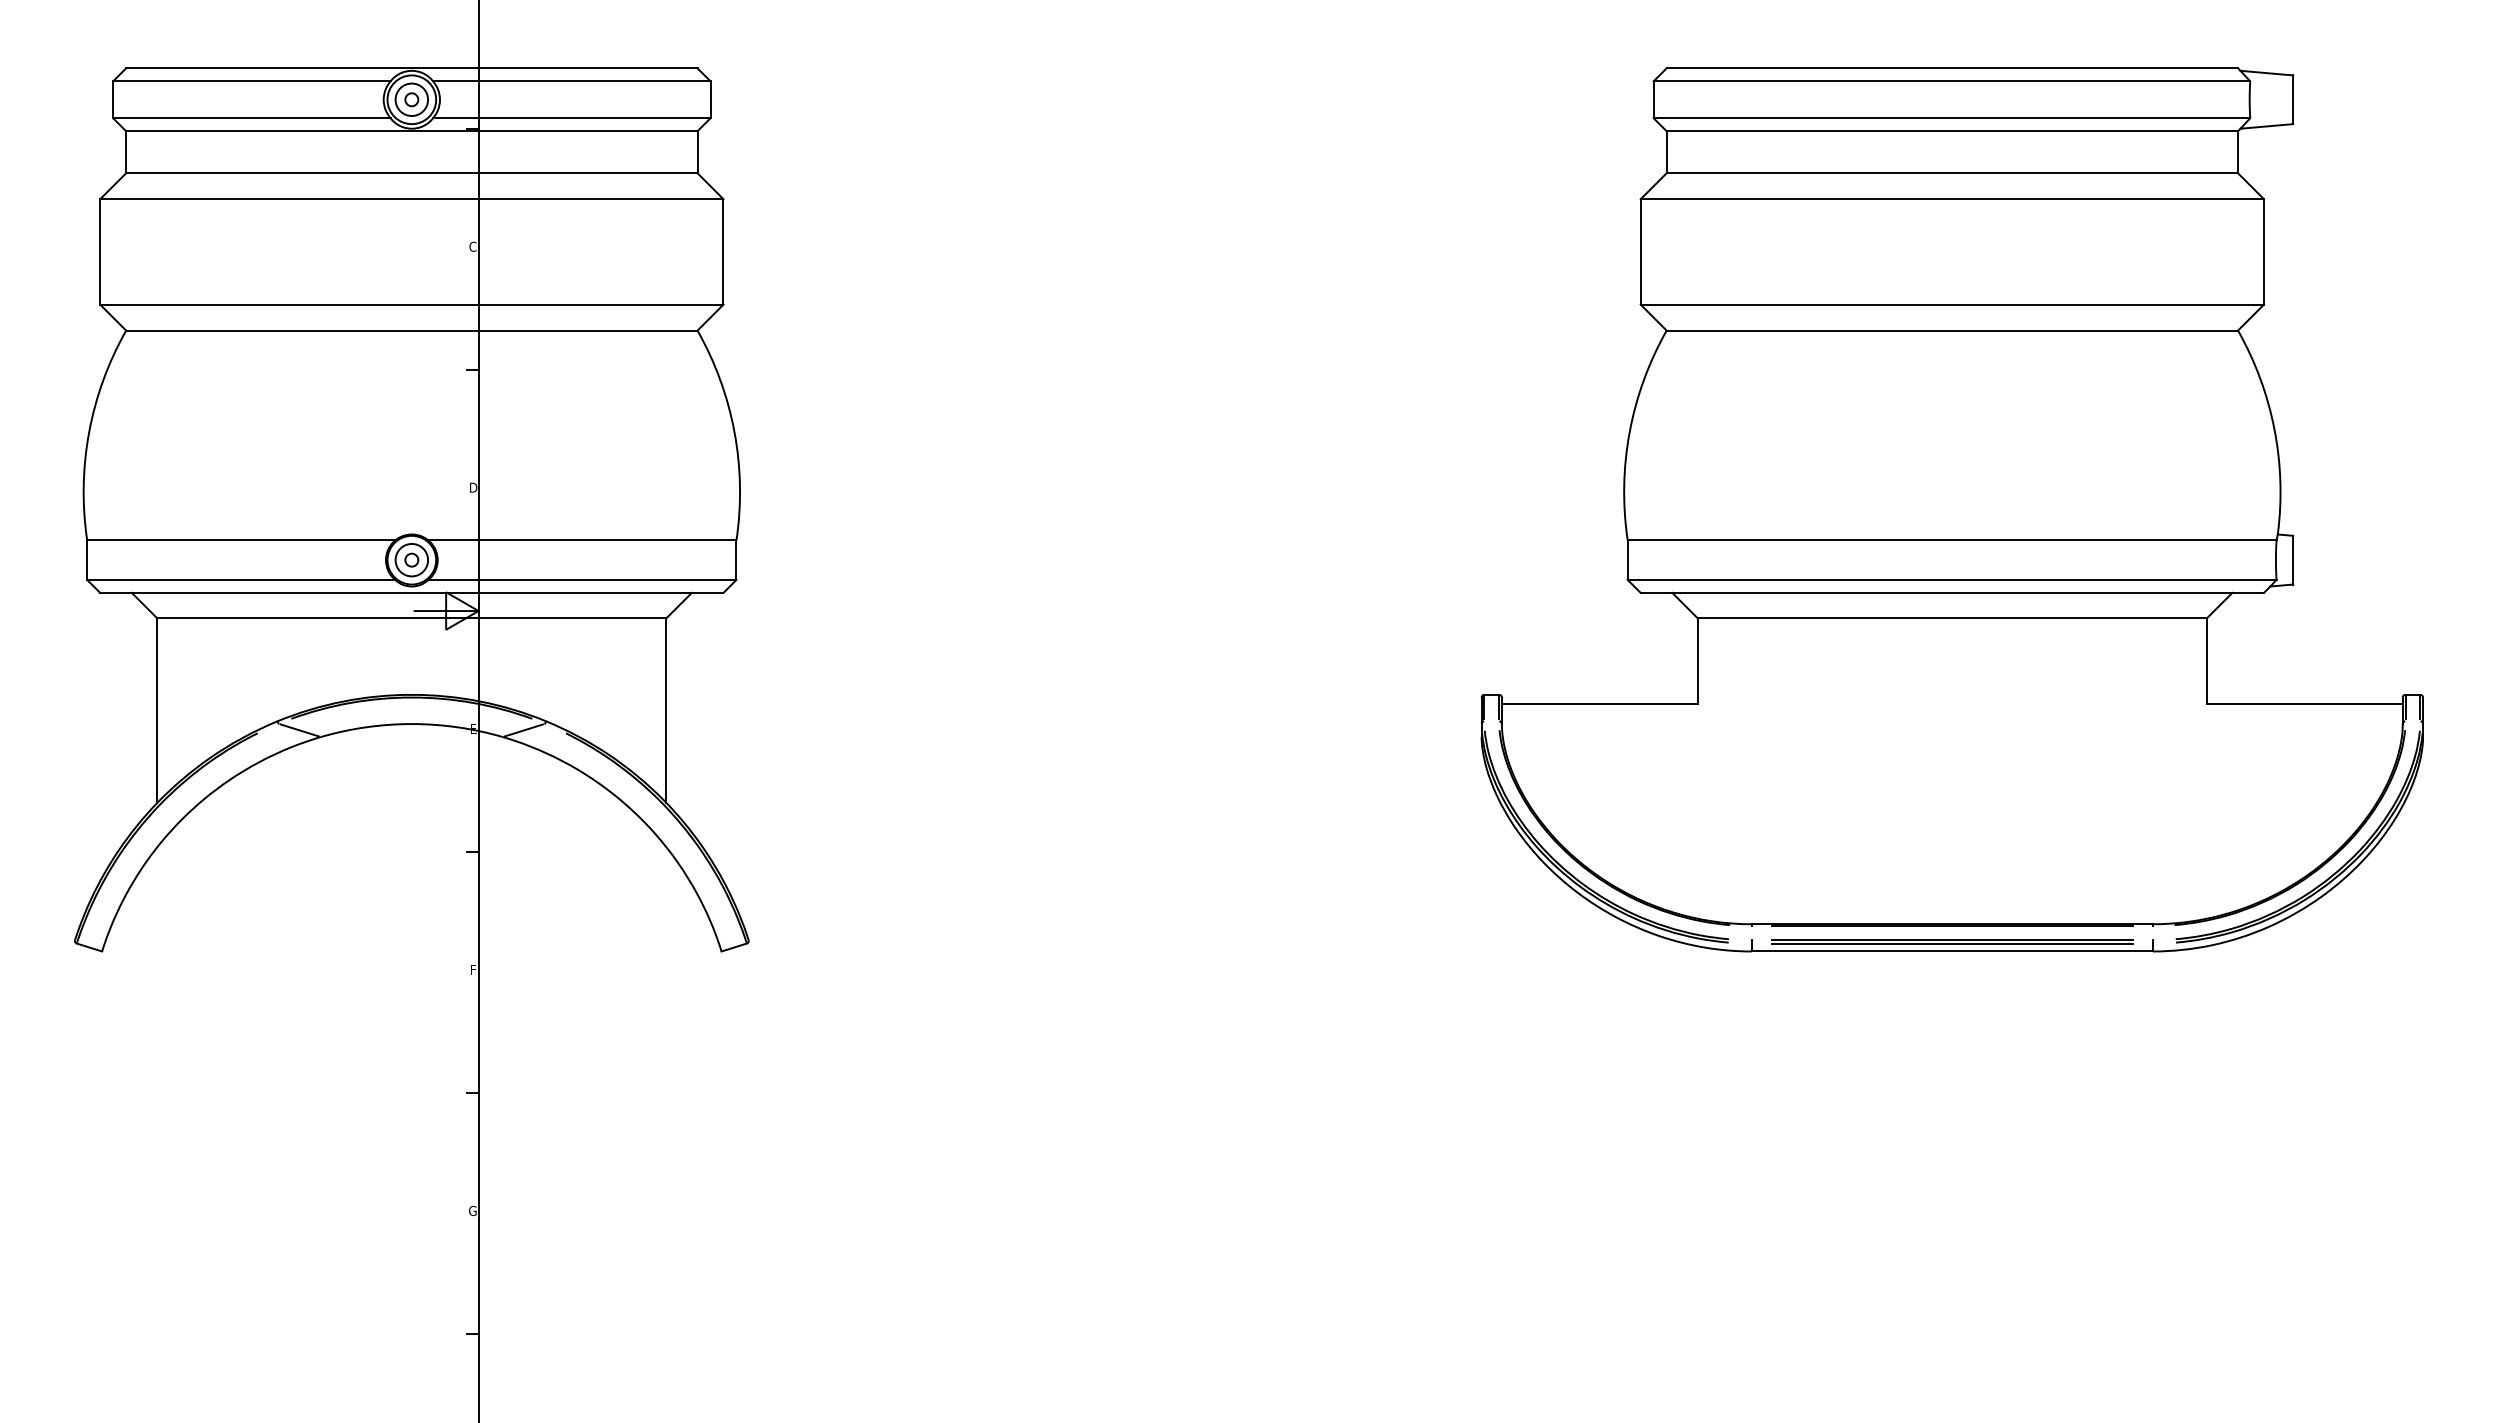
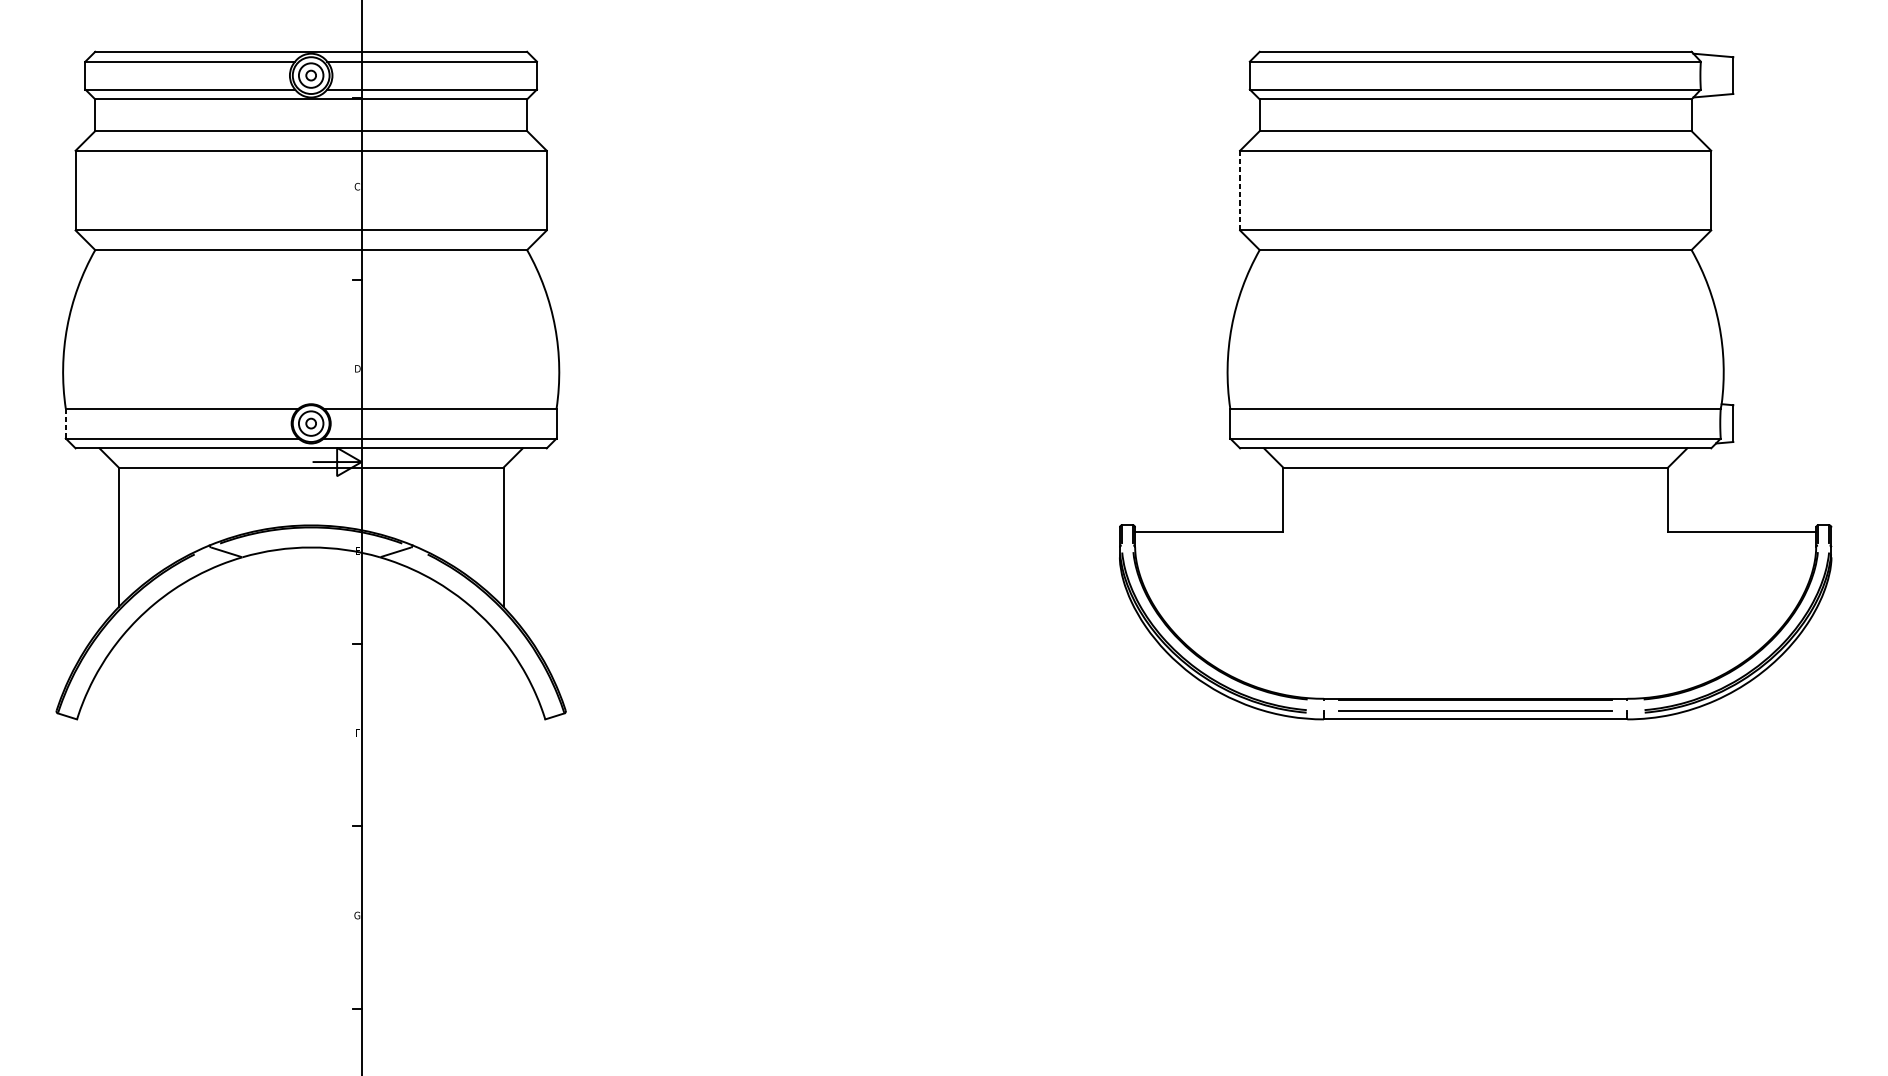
line: (1640, 251) -> (1239, 190), solid -> dashed
line: (87, 560) -> (66, 423), solid -> dashed
line: (1951, 943) -> (1475, 713), removed

